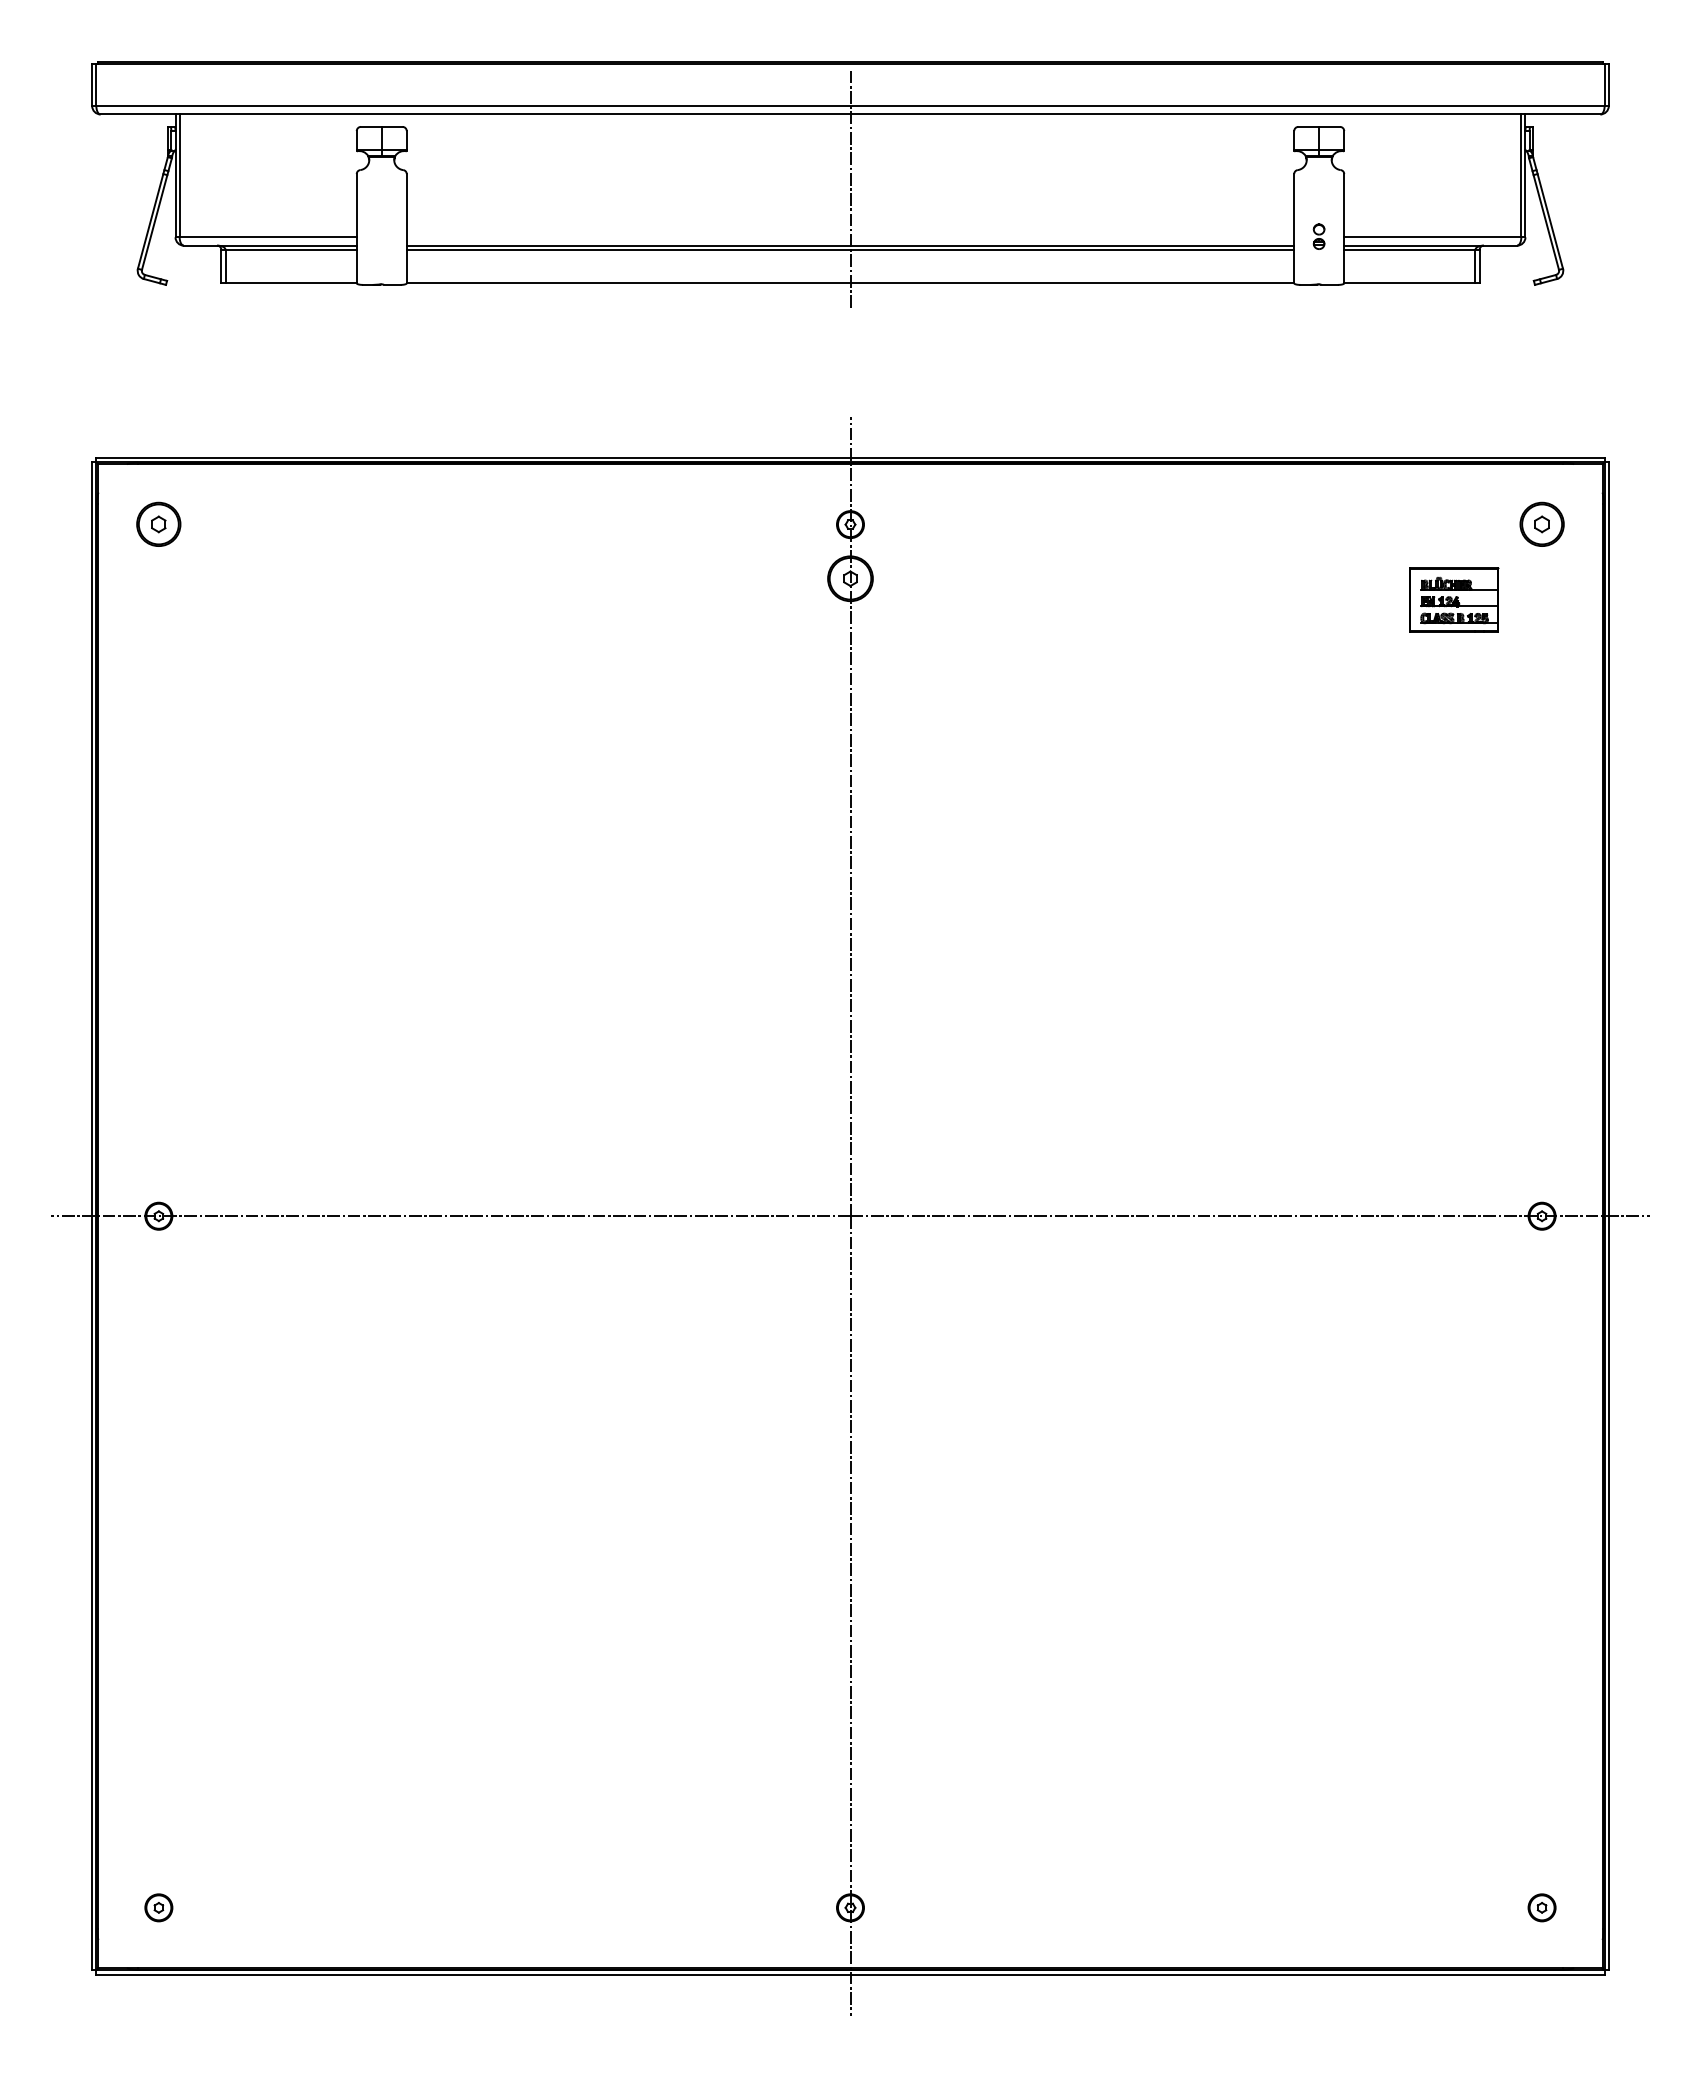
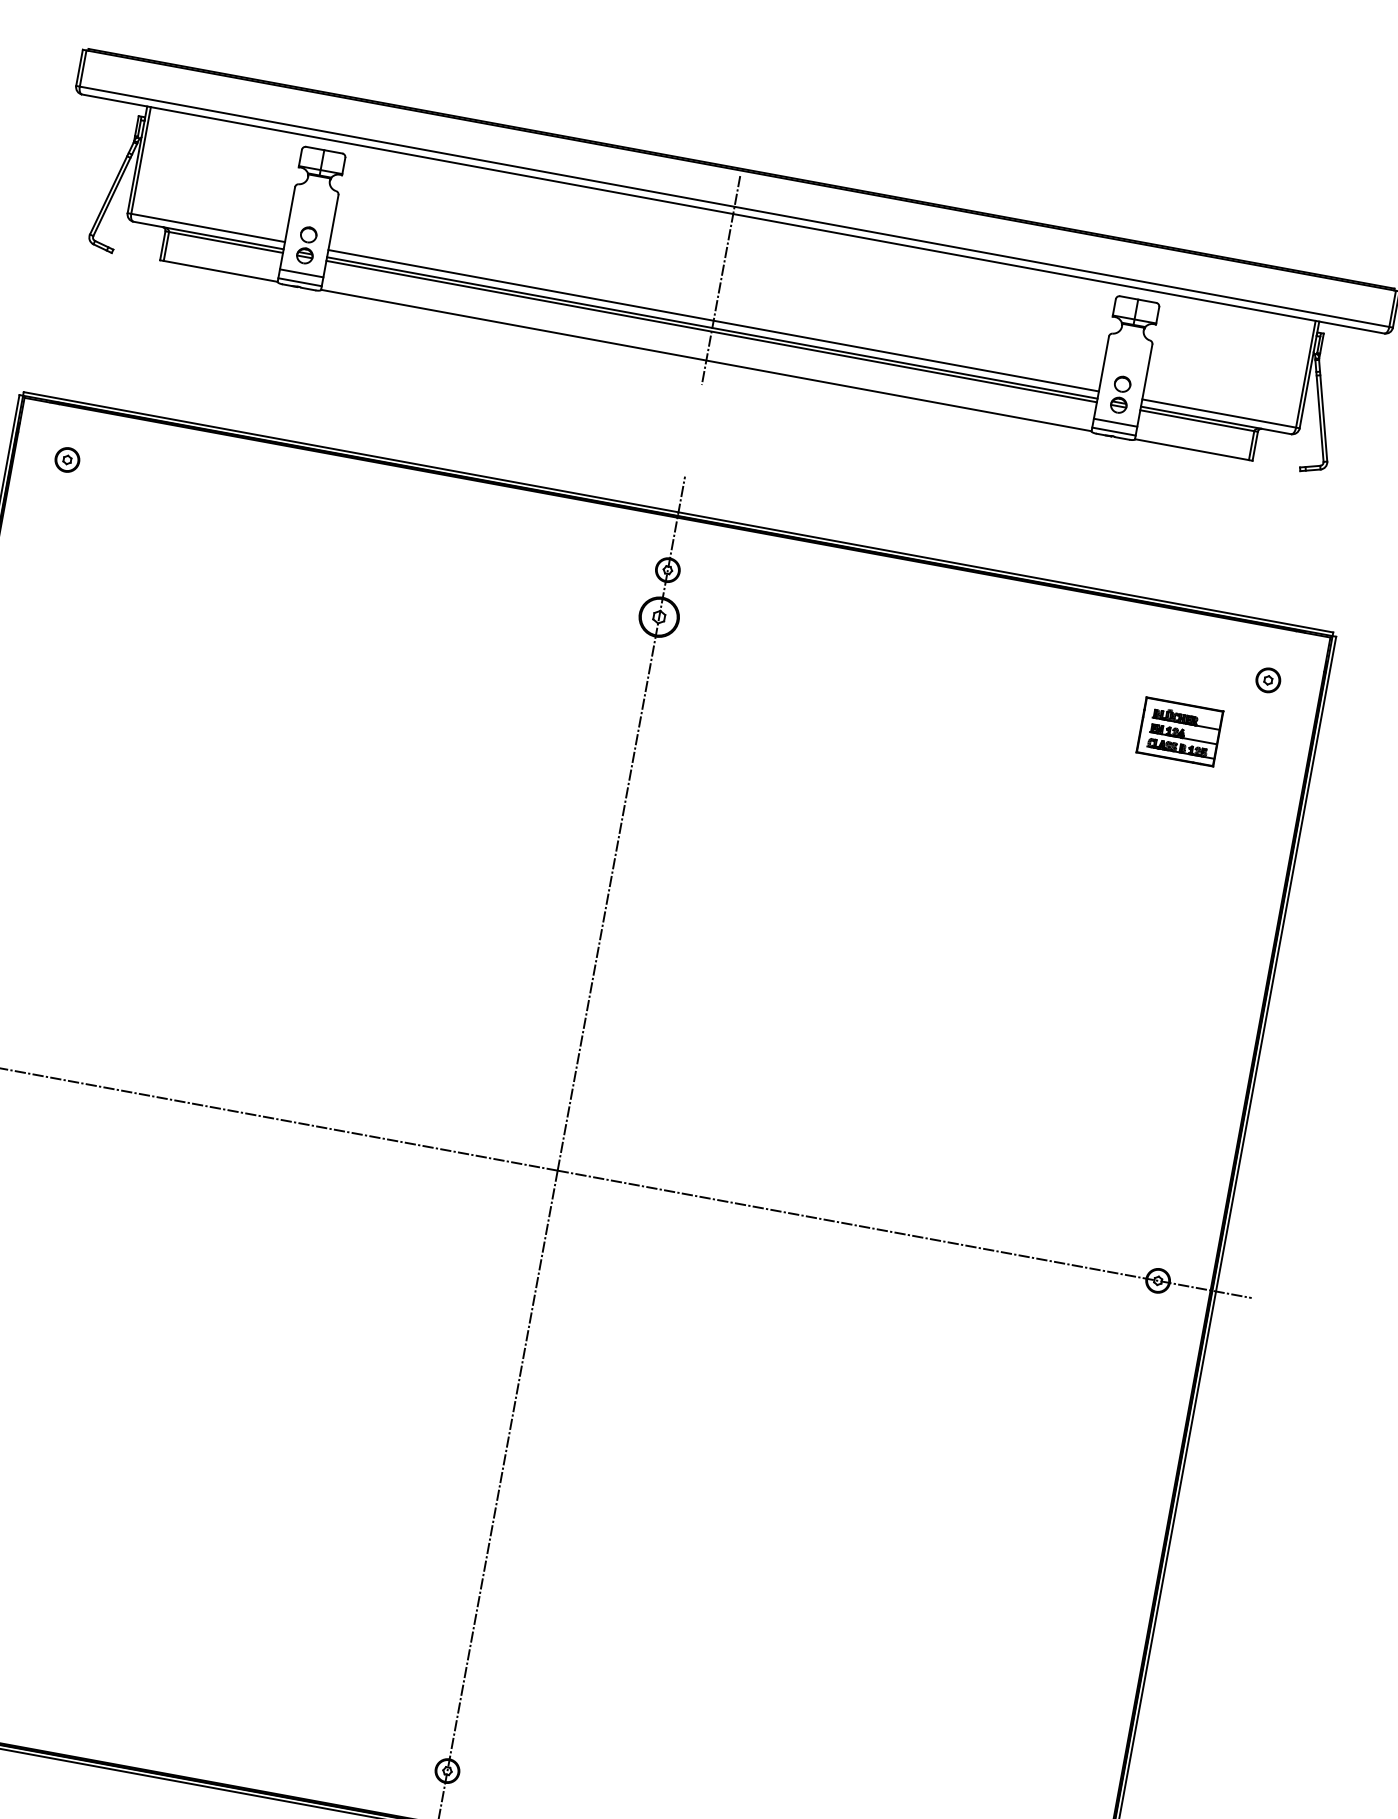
part: (381, 236) -> (306, 245), added
part: (1318, 236) -> (1120, 394), size x1.67
line: (850, 237) -> (713, 320), added
line: (381, 268) -> (301, 273), added
line: (1319, 268) -> (1115, 422), added
line: (381, 278) -> (299, 281), added
line: (1319, 278) -> (1114, 431), added
part: (158, 524) -> (67, 459), size x0.62
part: (1541, 524) -> (1267, 680), size x0.62

